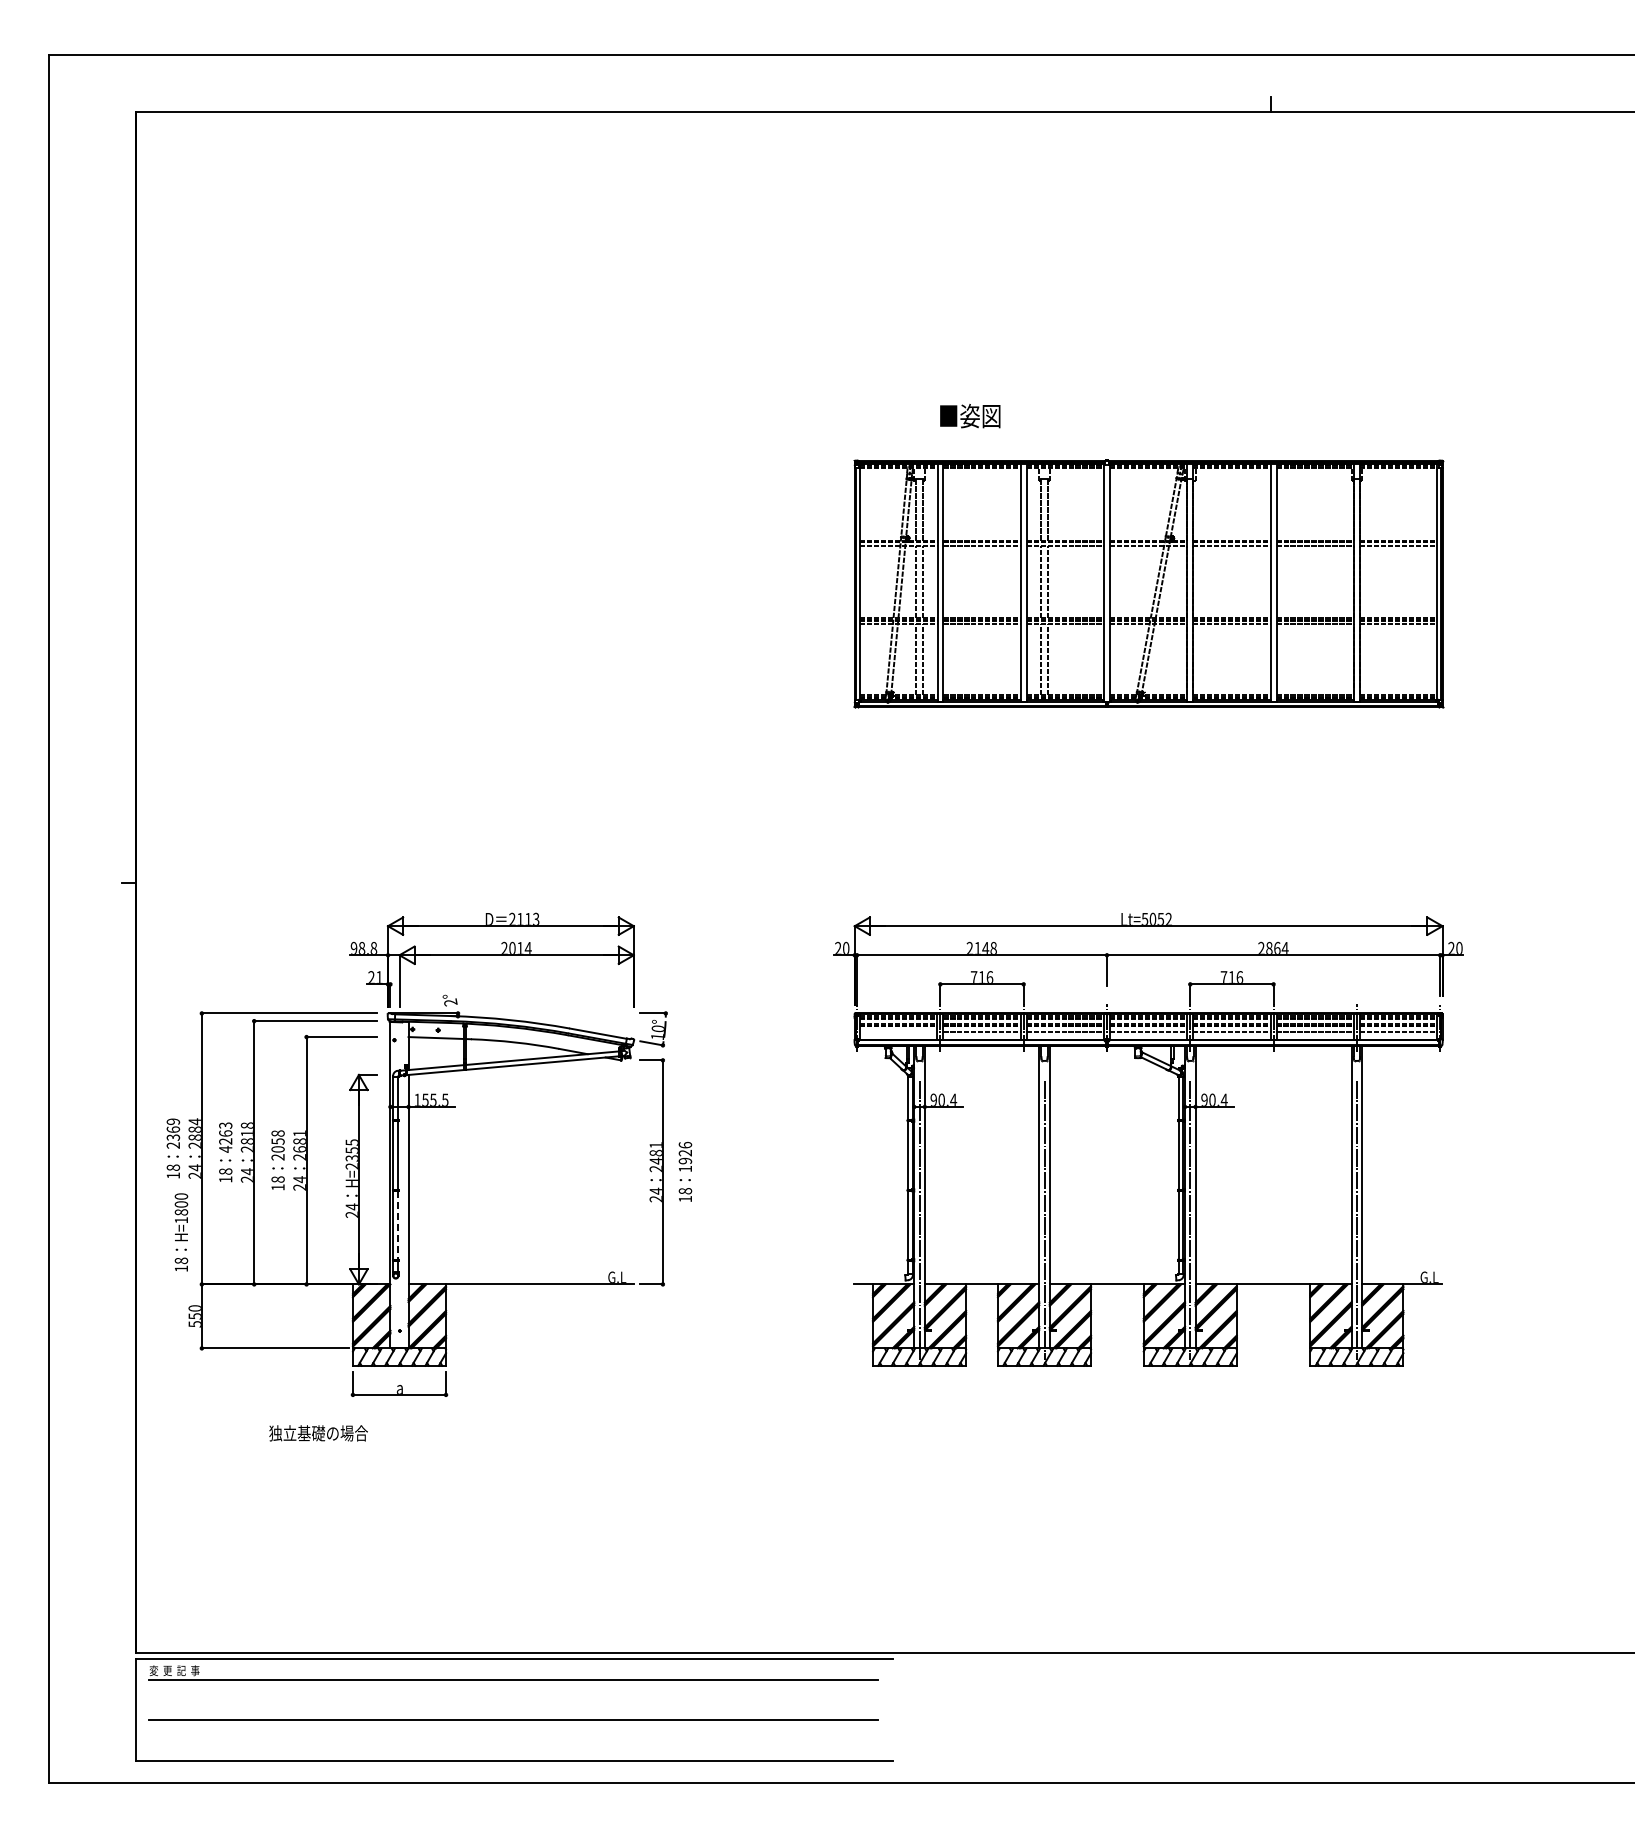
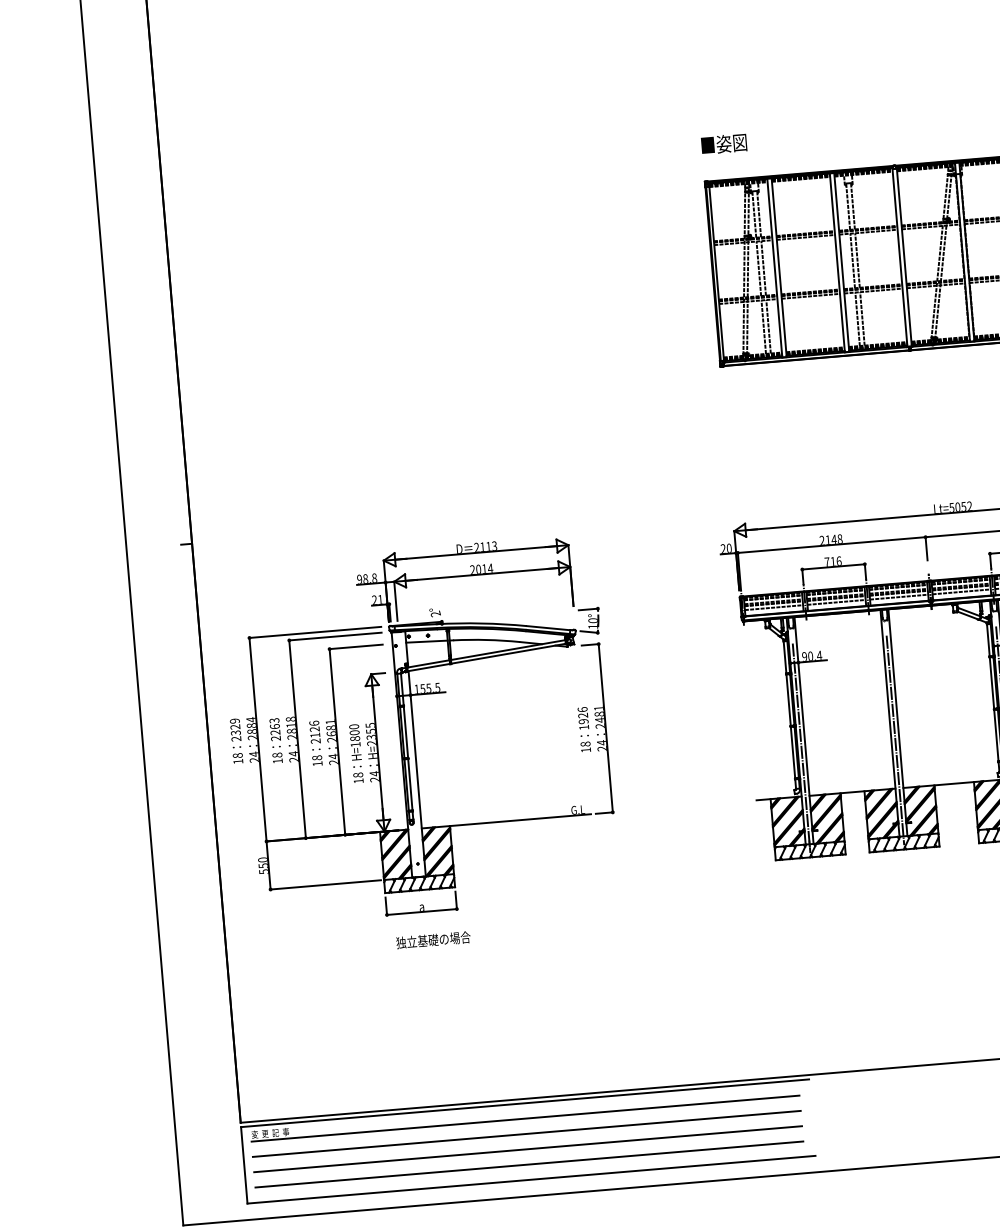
text: (970, 416) -> (724, 144), moved
line: (898, 1031) -> (773, 607), added
text: (173, 1129) -> (235, 726), 2369 -> 2329
text: (277, 1141) -> (314, 729), 2058 -> 2126
text: (225, 1149) -> (275, 738), 4263 -> 2263
text: (685, 1171) -> (584, 729), moved
line: (398, 1225) -> (410, 784), dashed -> solid
text: (181, 1232) -> (356, 753), moved
text: (318, 1433) -> (433, 940), moved
line: (513, 1699) -> (526, 1133), added
line: (513, 1740) -> (529, 1164), added

